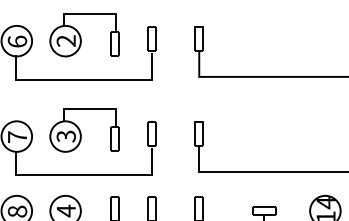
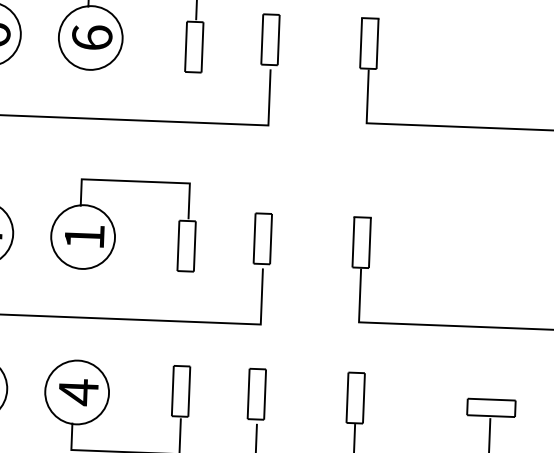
text: (65, 40) -> (90, 36), 2 -> 6
text: (65, 136) -> (82, 236), 3 -> 1

